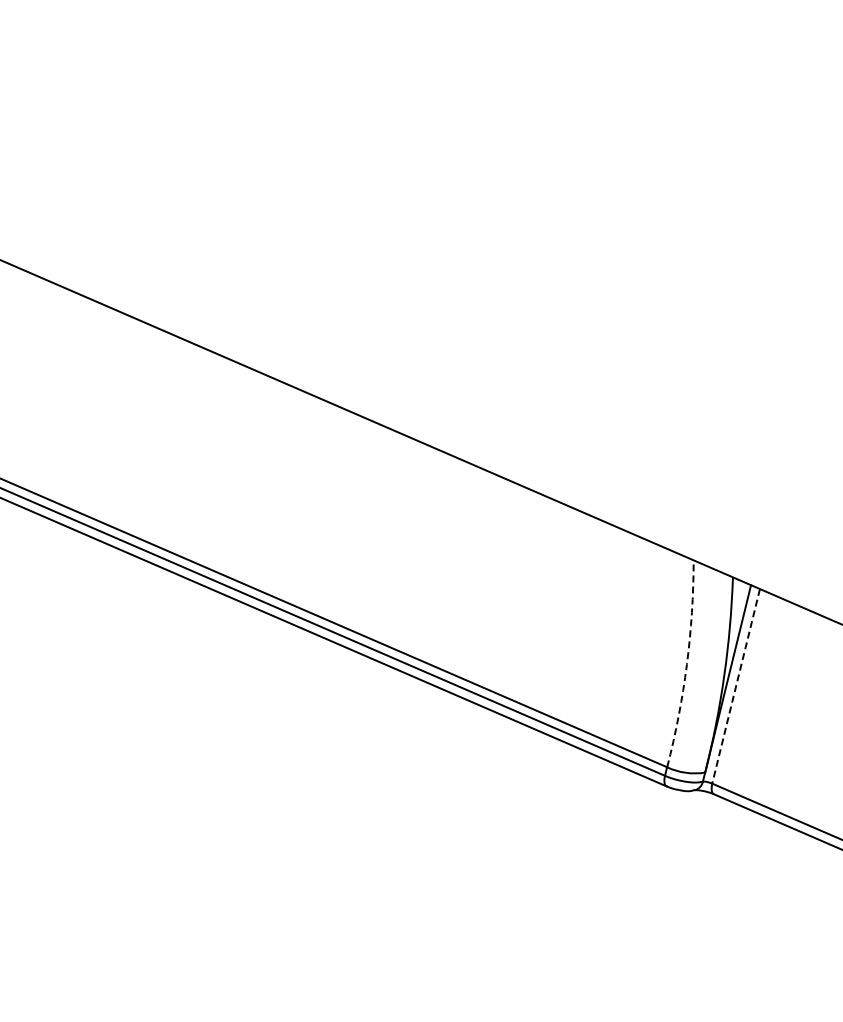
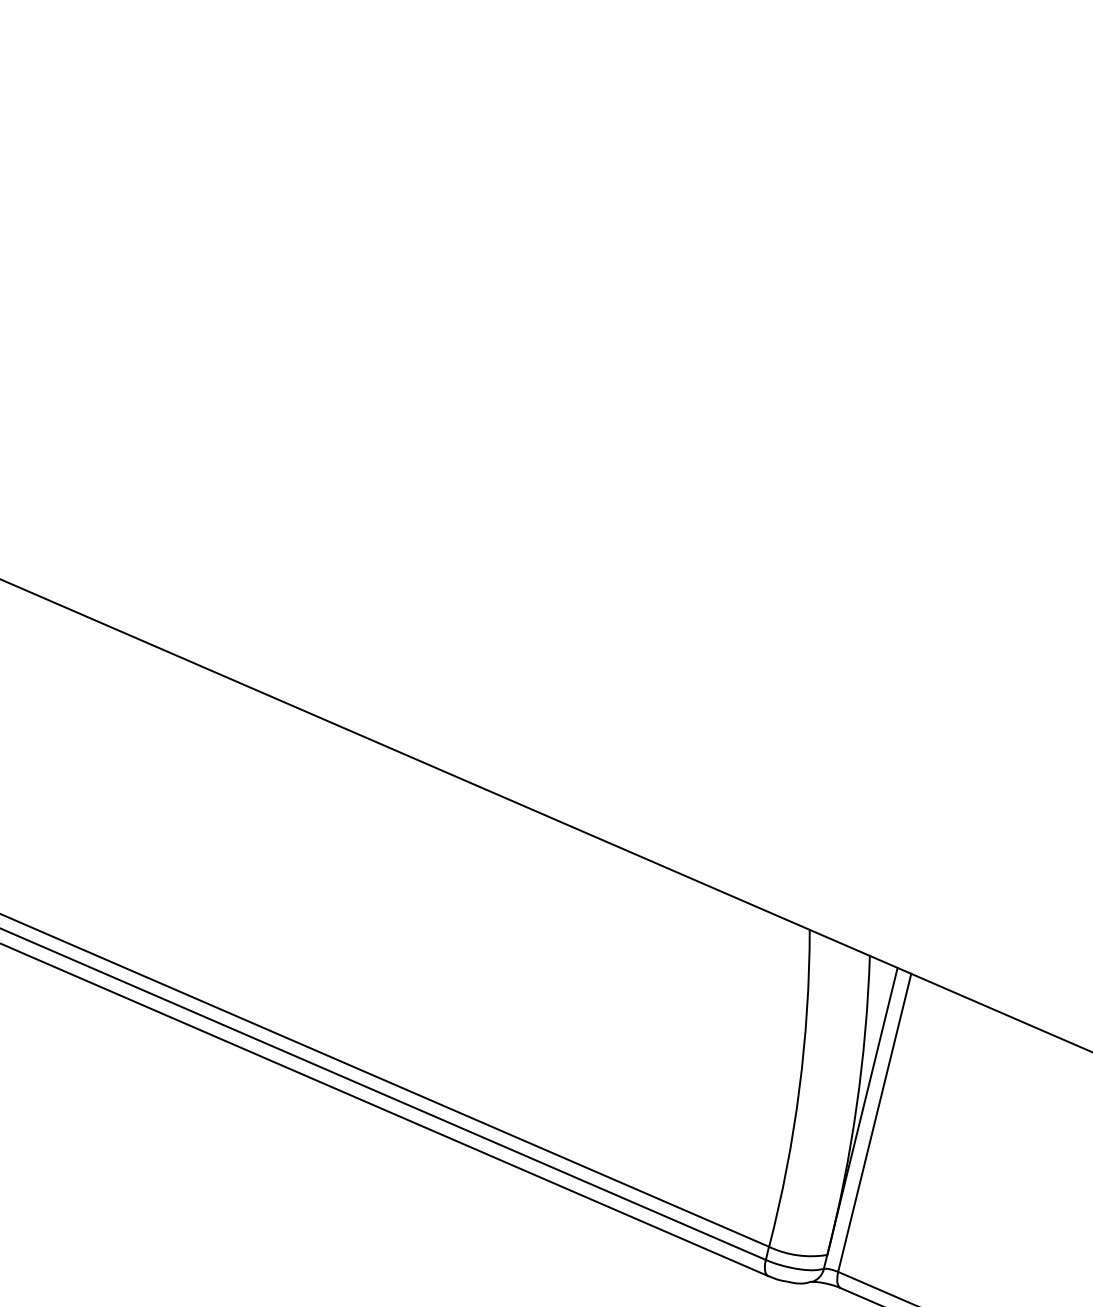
arc: (686, 664) -> (798, 1089), dashed -> solid
line: (735, 686) -> (873, 1123), dashed -> solid

